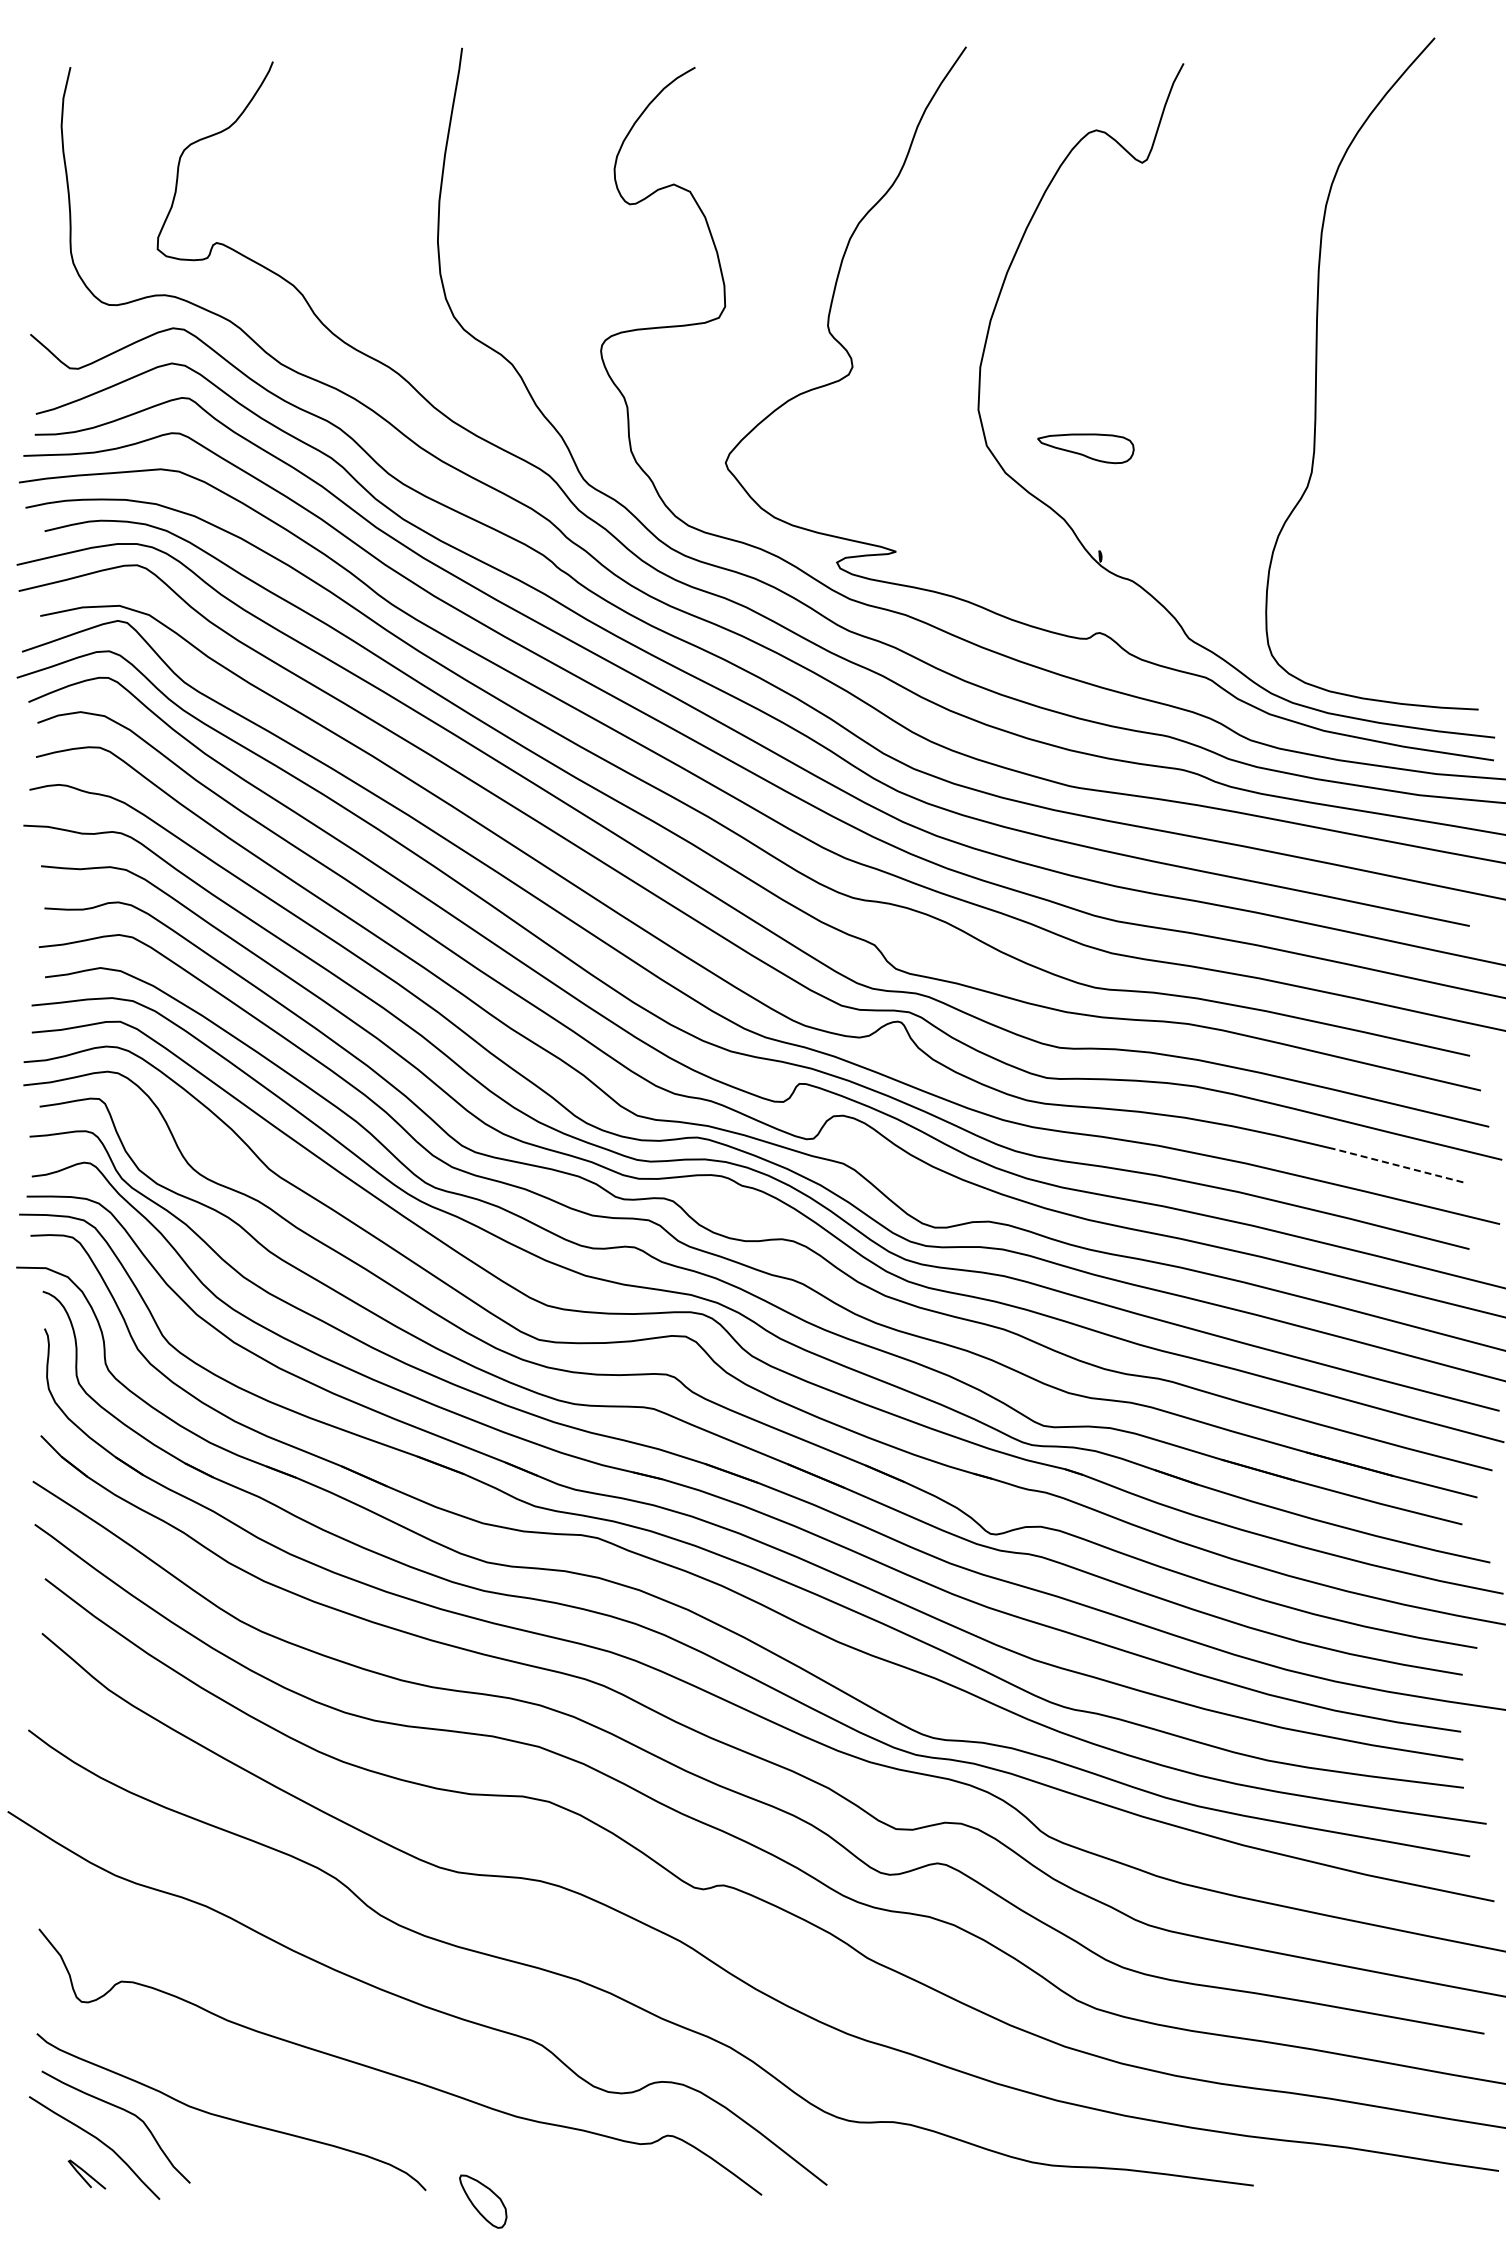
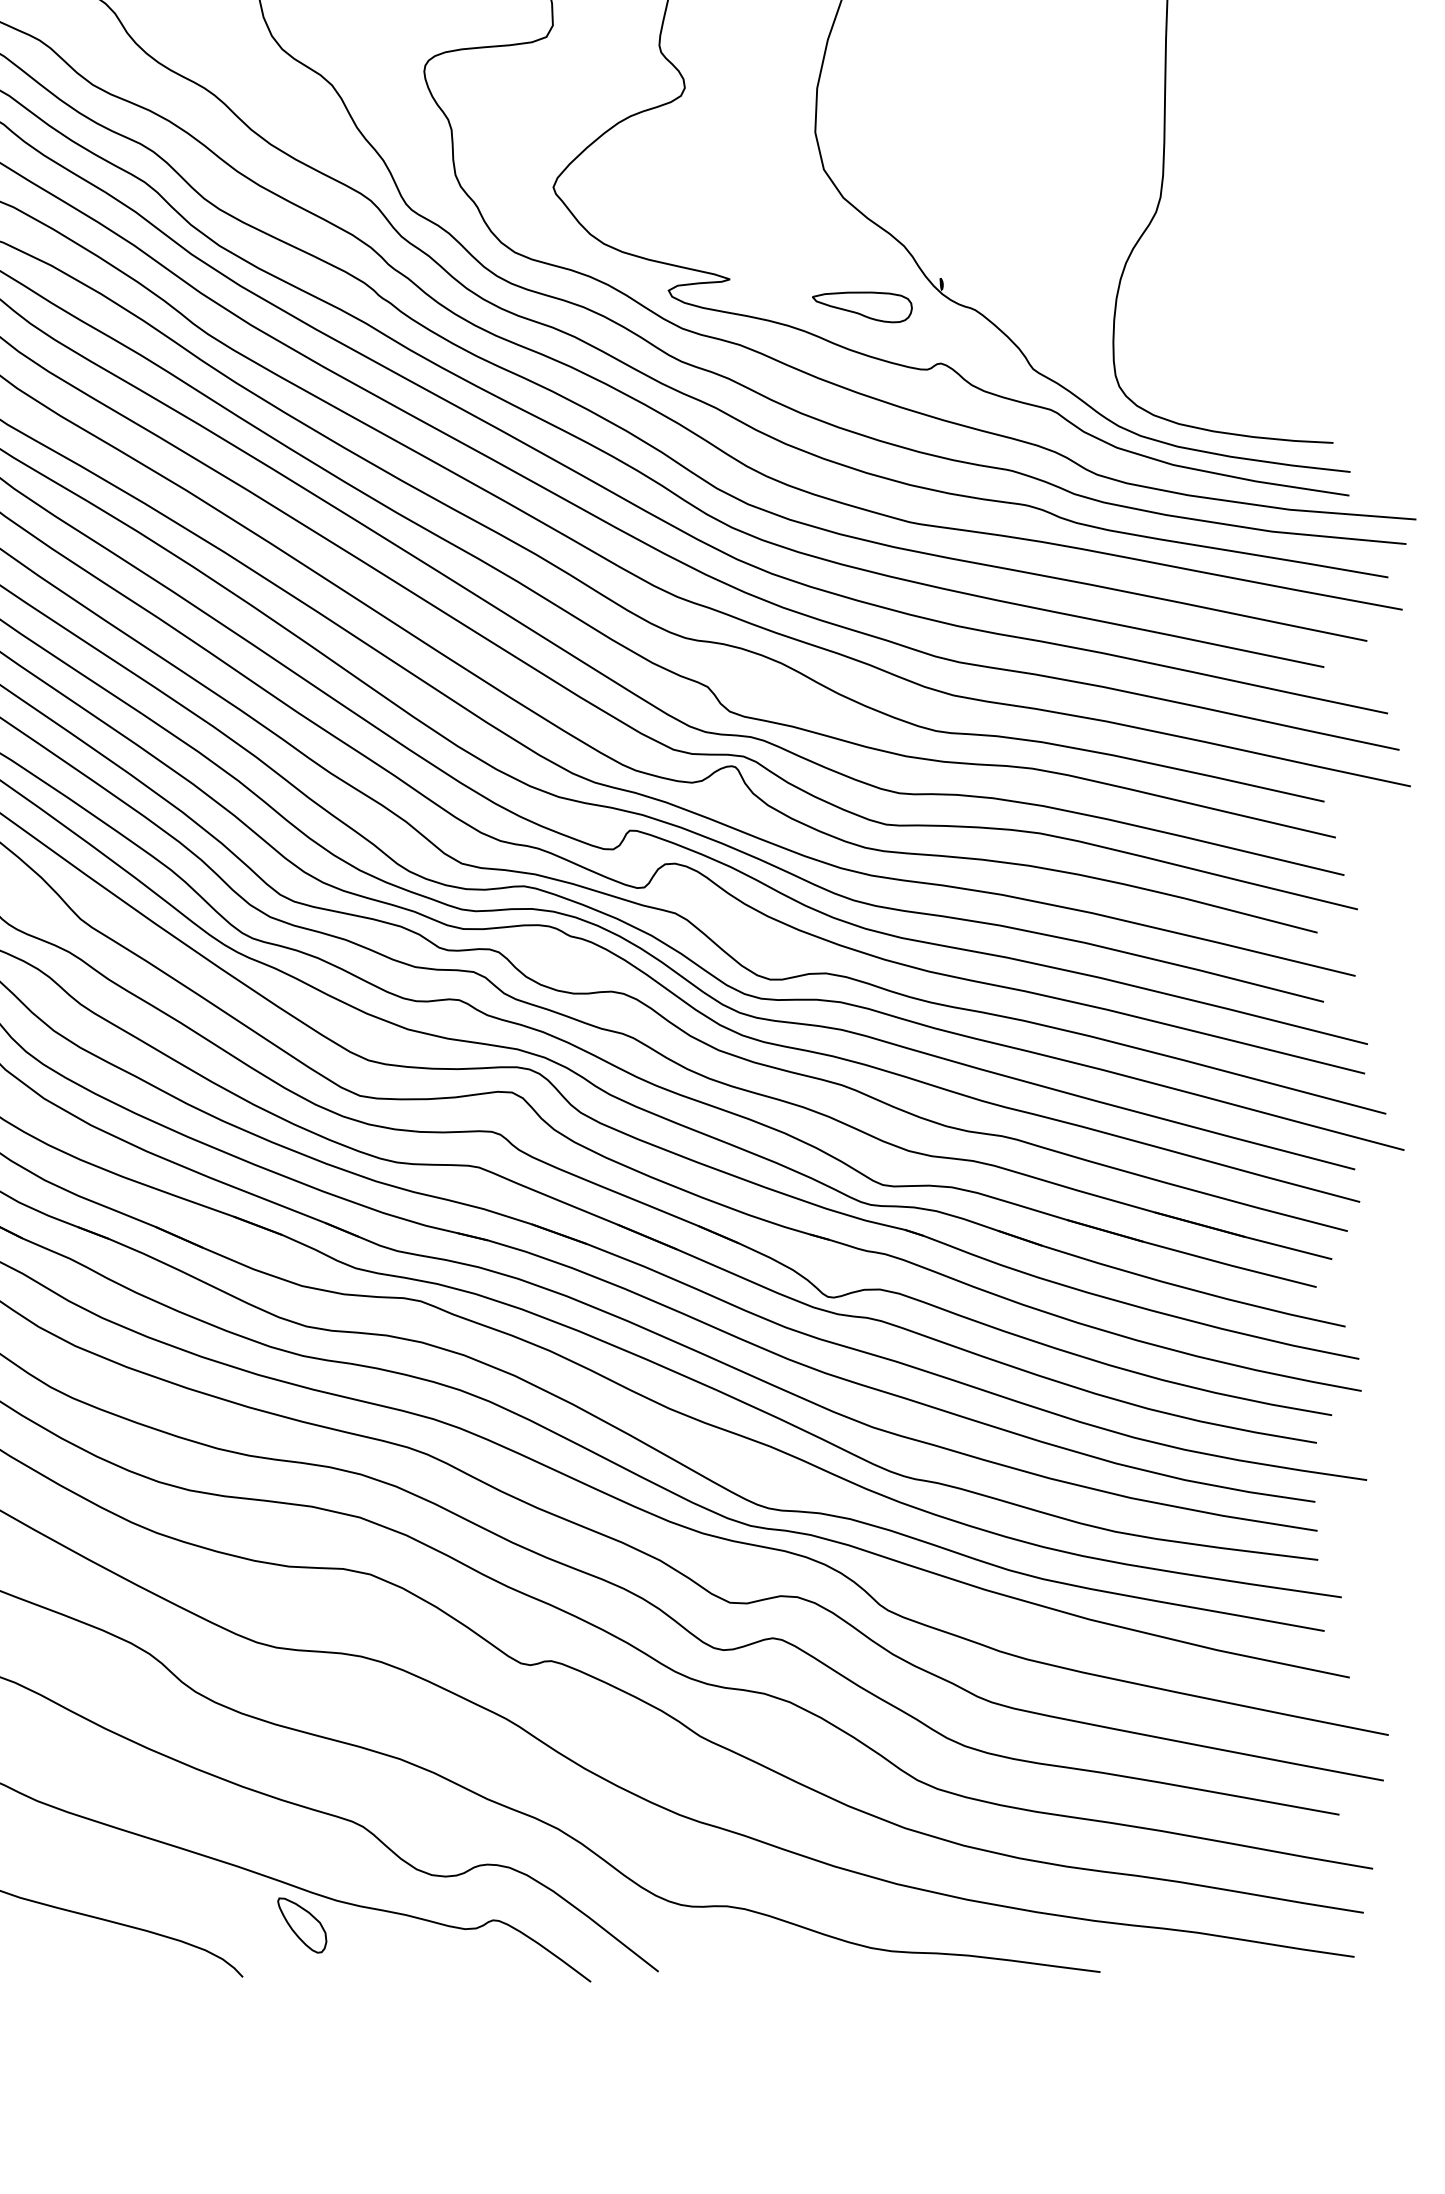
part: (1085, 448) -> (861, 307), moved
line: (1398, 1165) -> (1250, 915), dashed -> solid
part: (483, 2201) -> (302, 1925), moved

